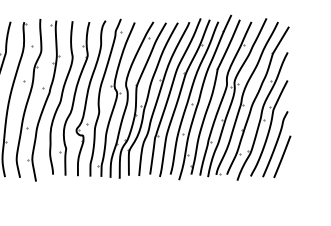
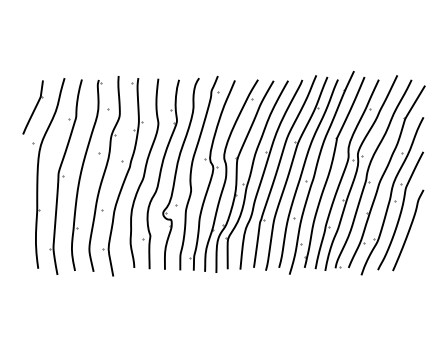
line: (282, 156) -> (416, 245), removed

